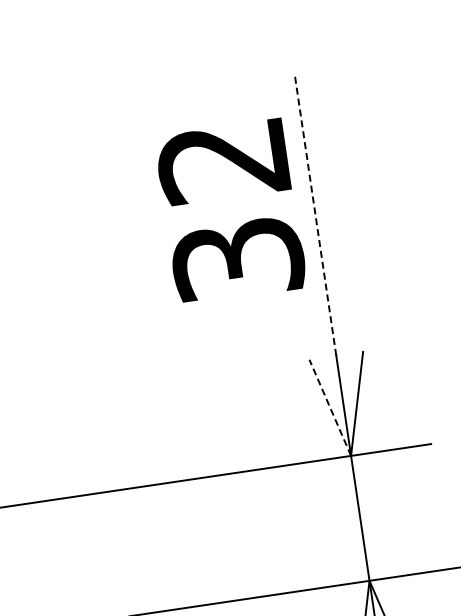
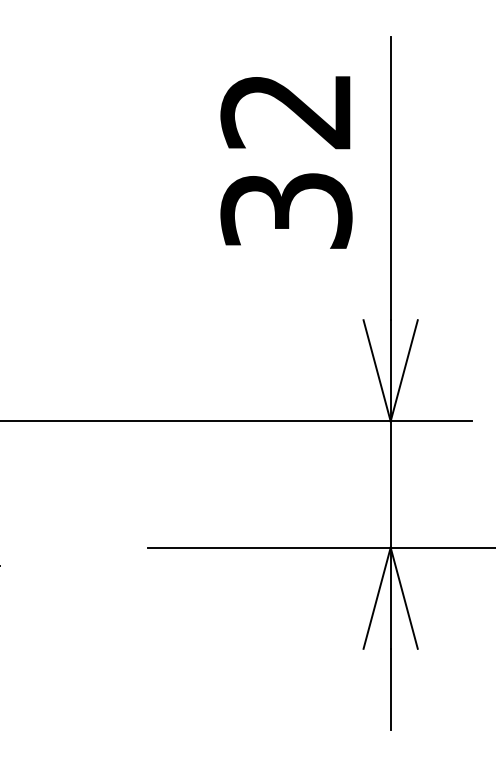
text: (230, 211) -> (286, 162), moved
line: (315, 215) -> (390, 178), dashed -> solid
line: (329, 407) -> (376, 370), dashed -> solid

